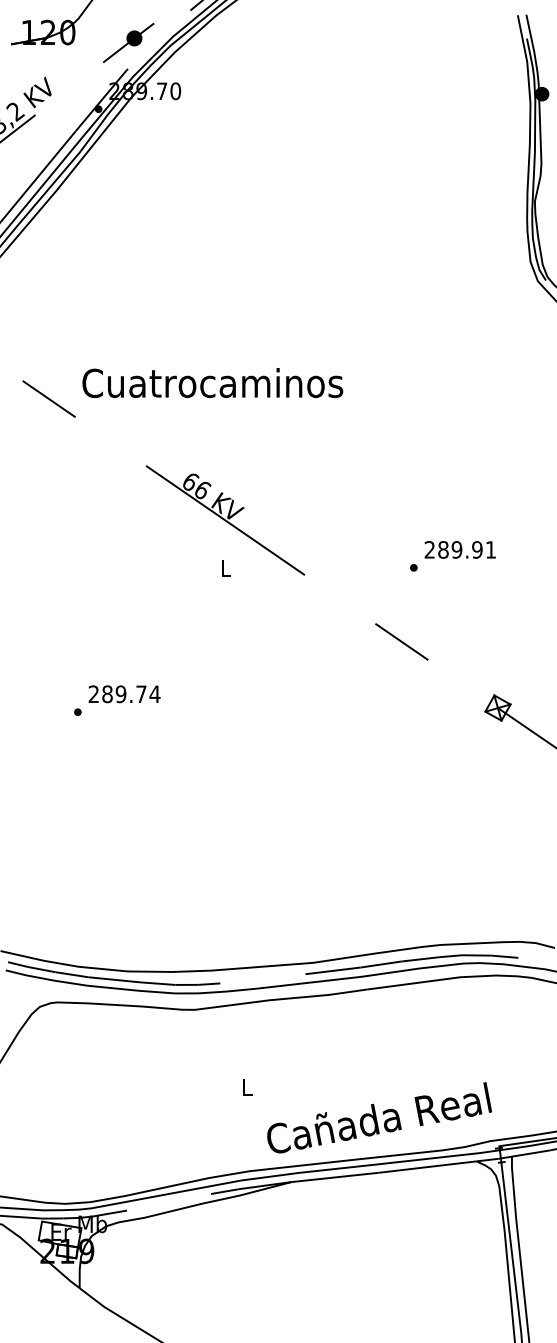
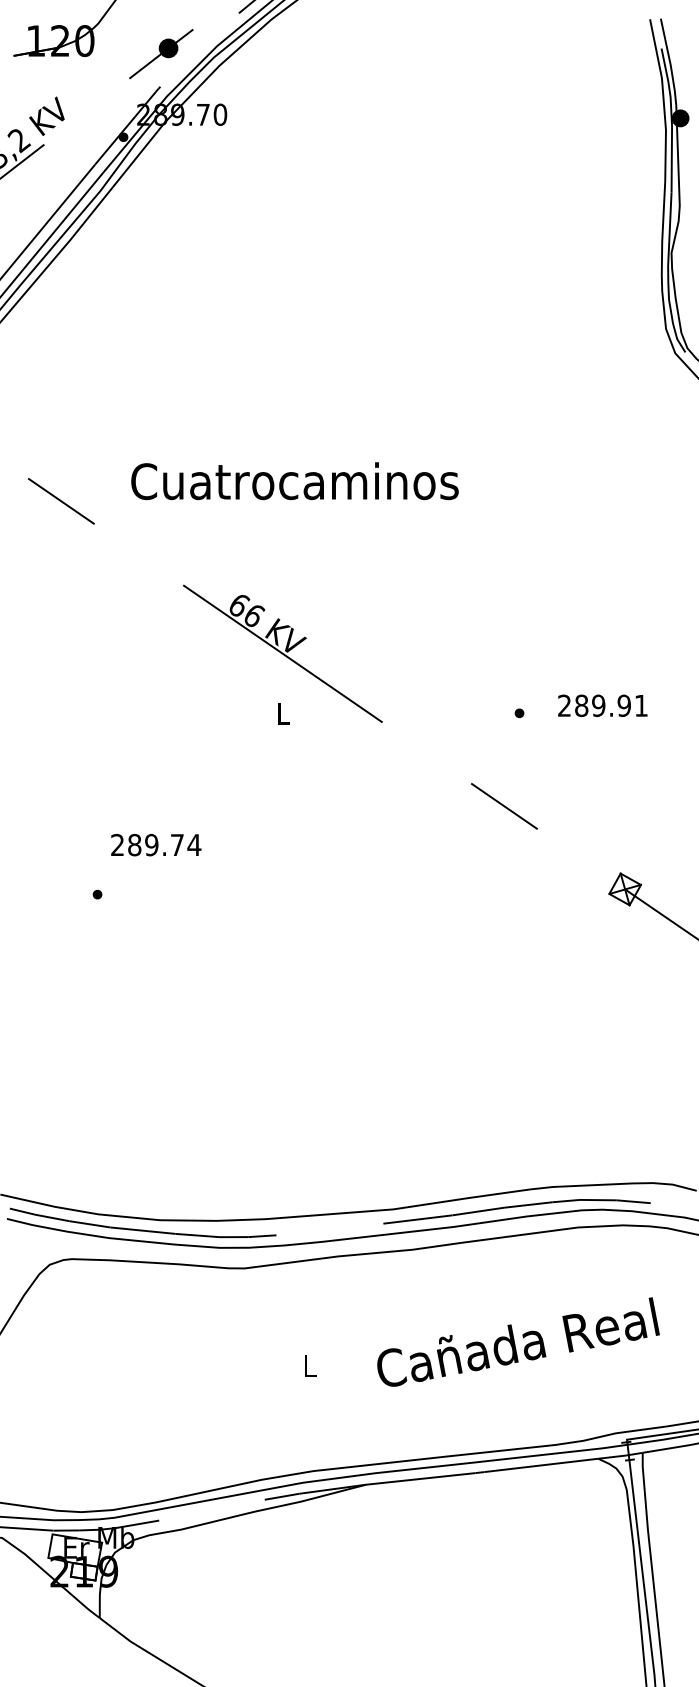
text: (212, 383) -> (294, 481), moved
text: (460, 549) -> (602, 705), moved
text: (124, 694) -> (156, 845), moved
text: (379, 1117) -> (518, 1341), moved

